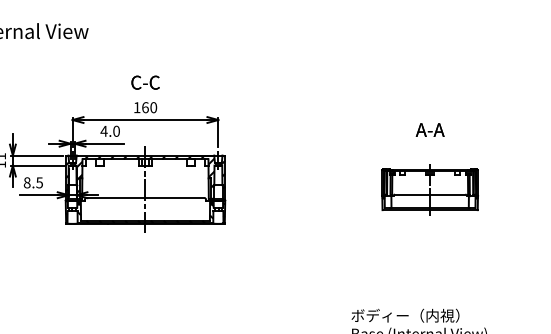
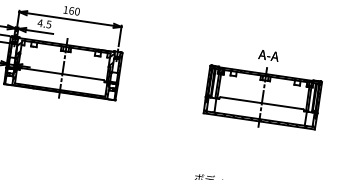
text: (116, 130) -> (49, 23), 4.0 -> 4.5
part: (429, 189) -> (262, 97), size x1.67

